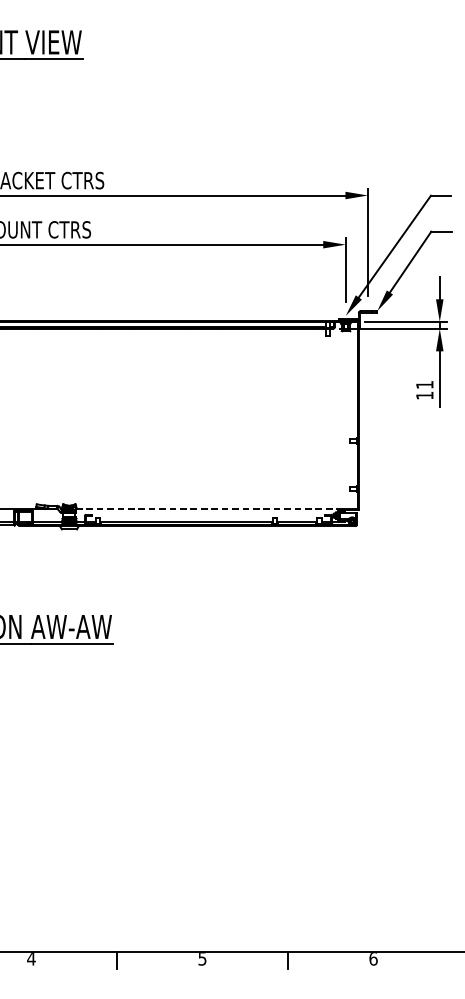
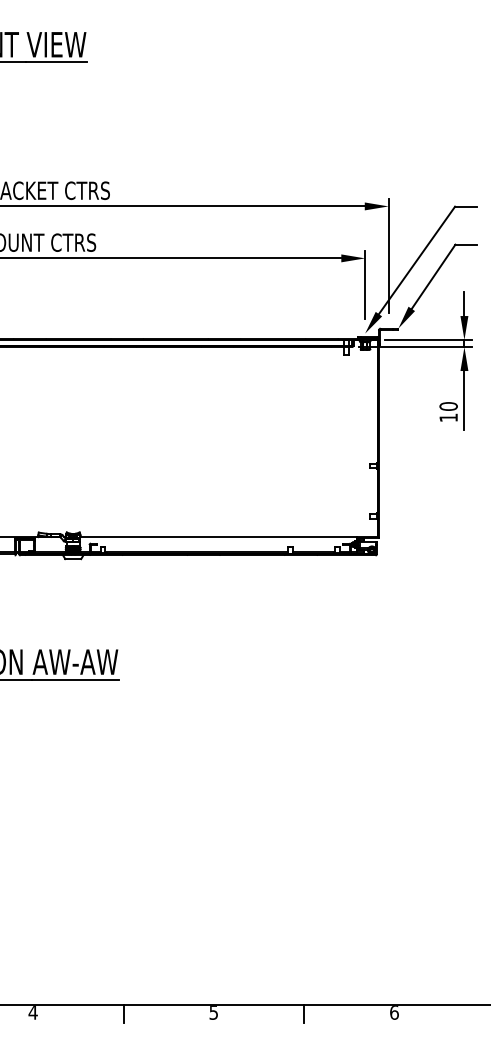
text: (424, 384) -> (448, 406), 11 -> 10
line: (207, 508) -> (219, 537), dashed -> solid

